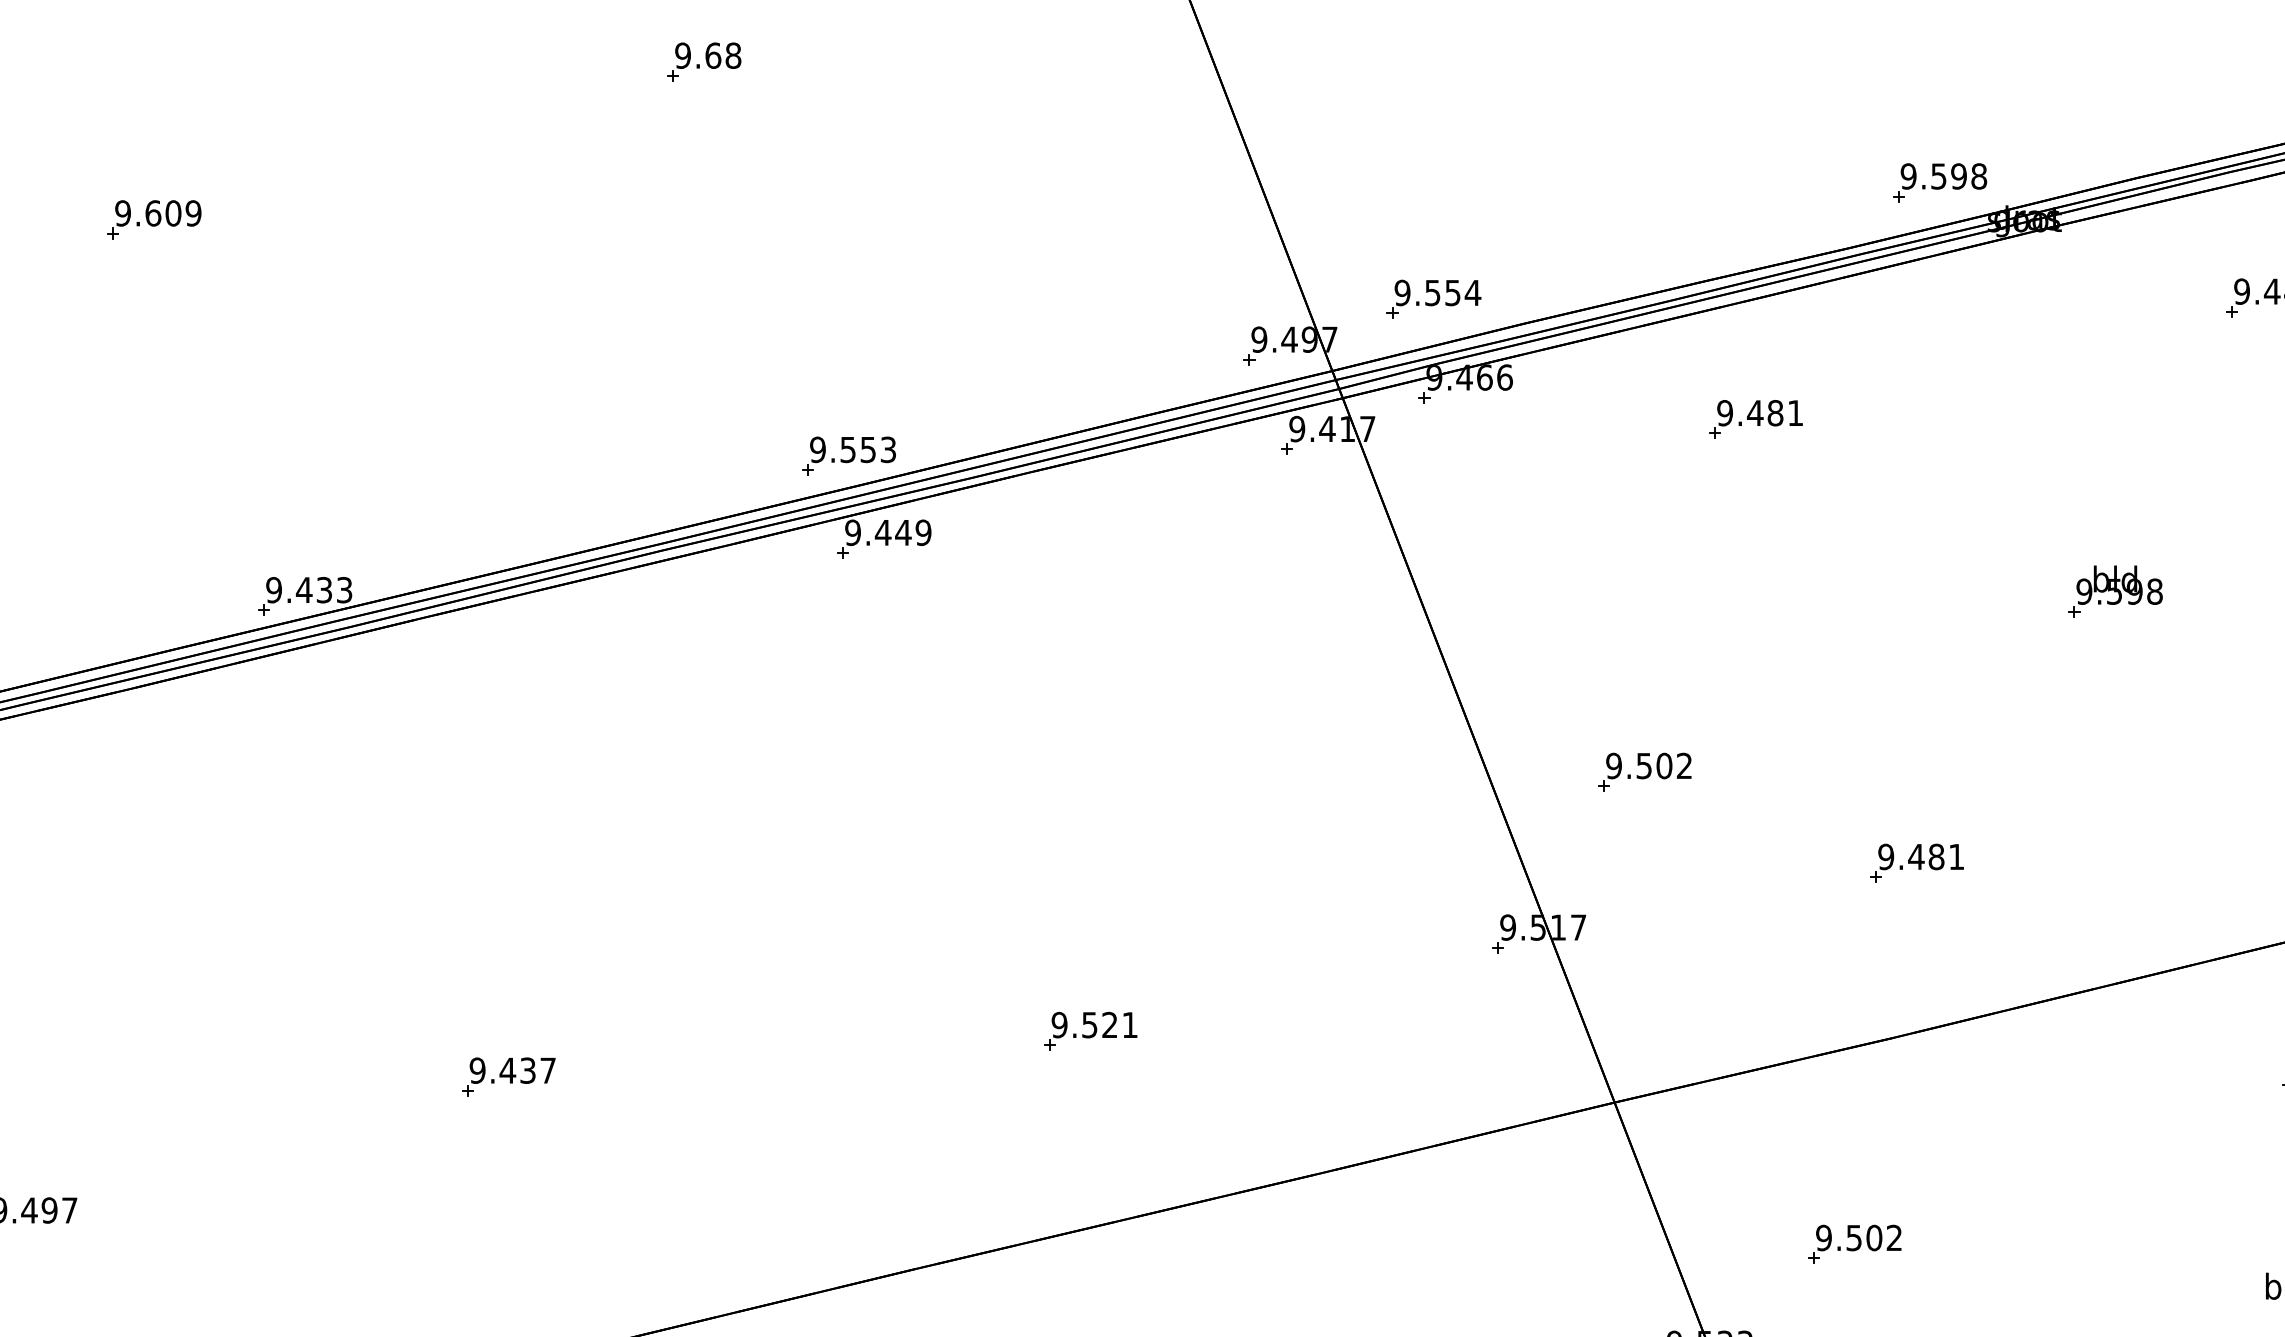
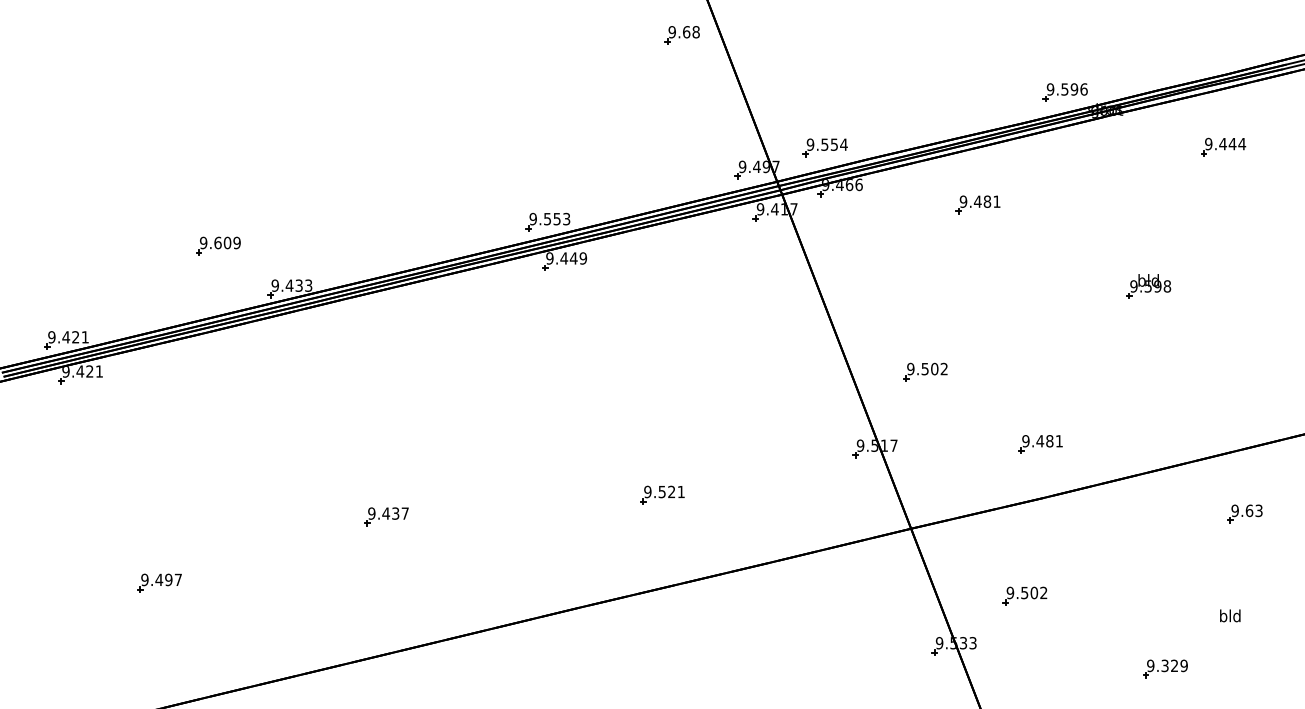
part: (702, 62) -> (681, 35), moved
text: (1978, 176) -> (1083, 89), 9.598 -> 9.596
part: (154, 218) -> (218, 245), moved
part: (1916, 863) -> (1040, 444), moved

